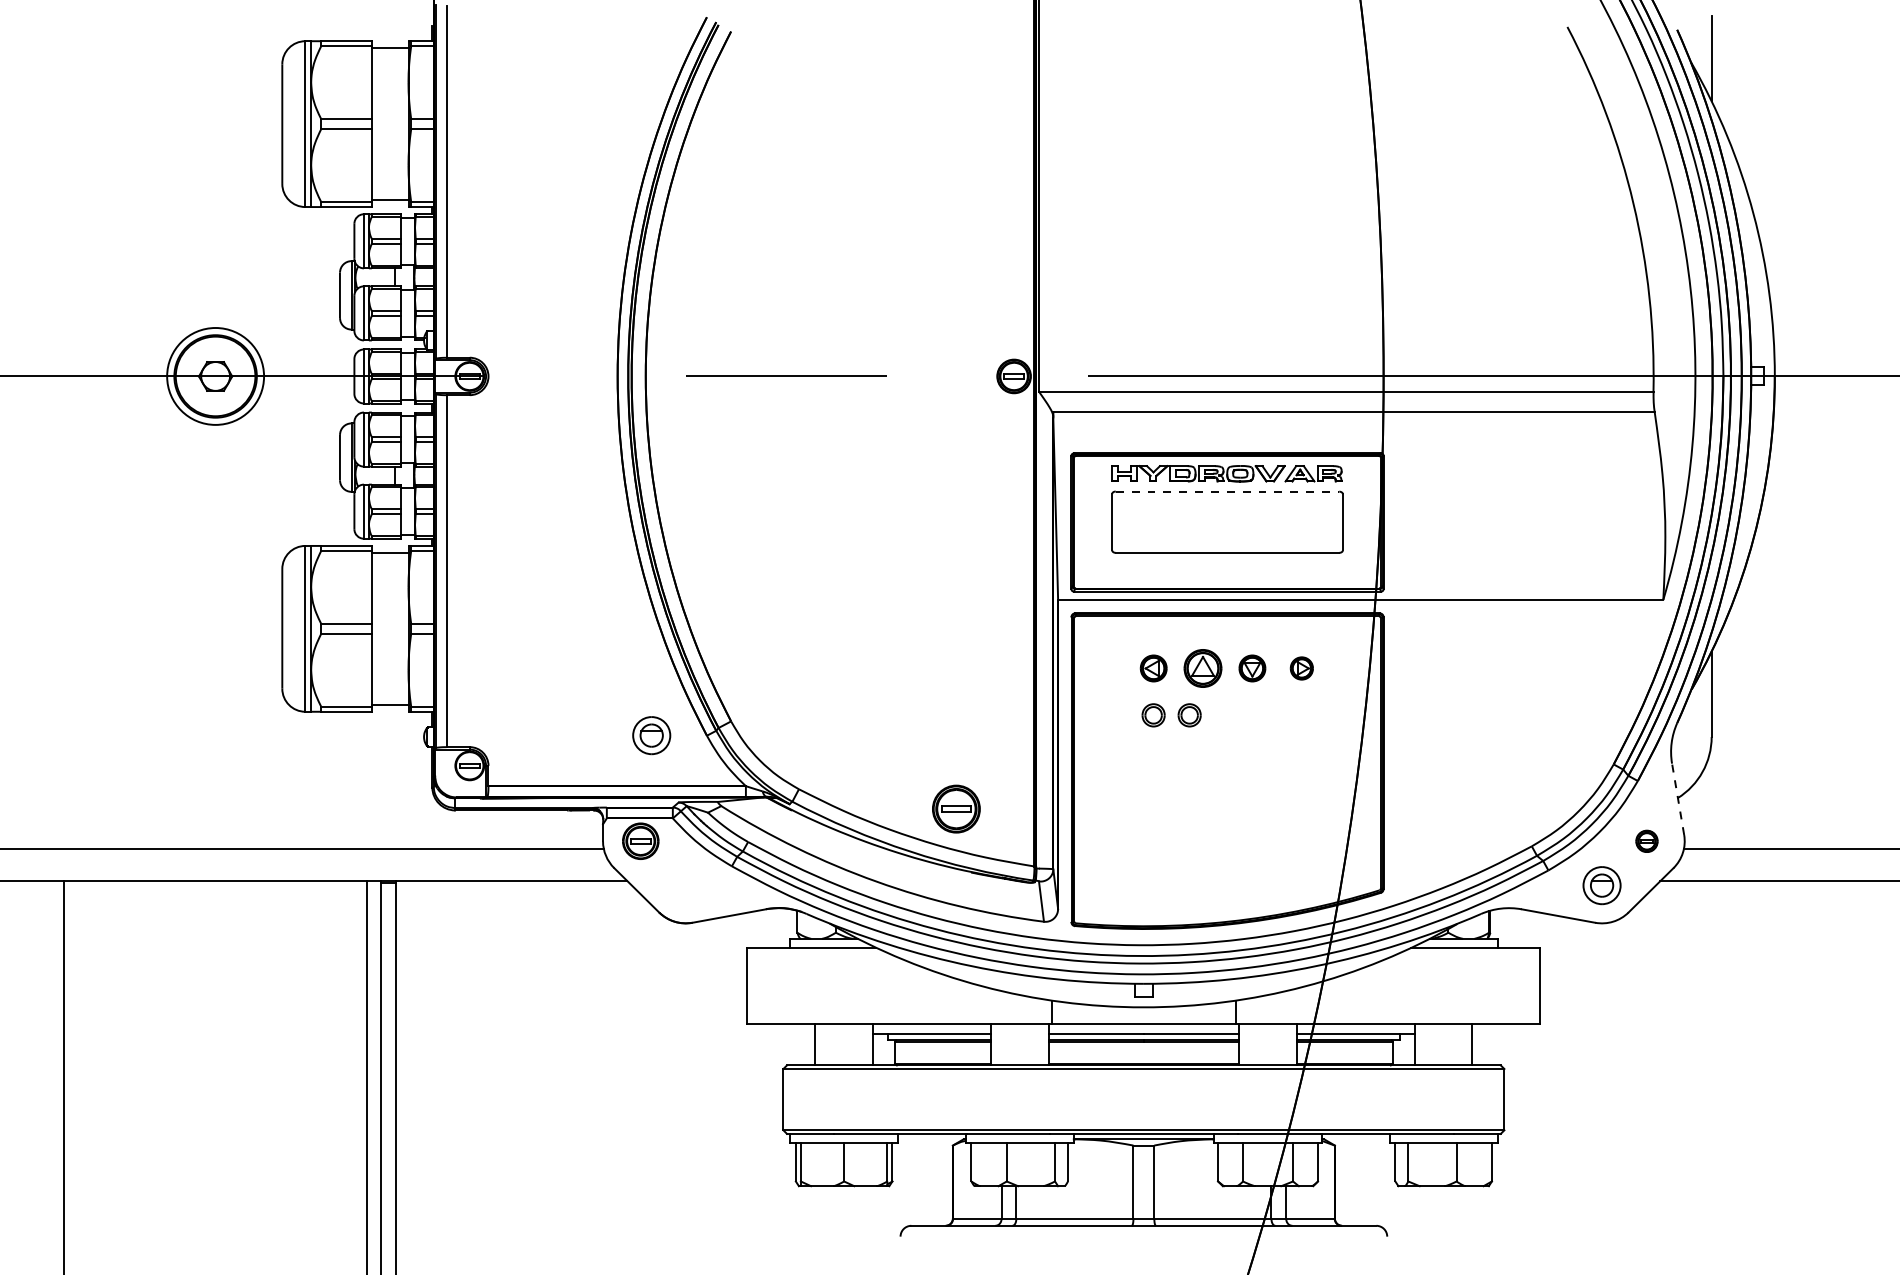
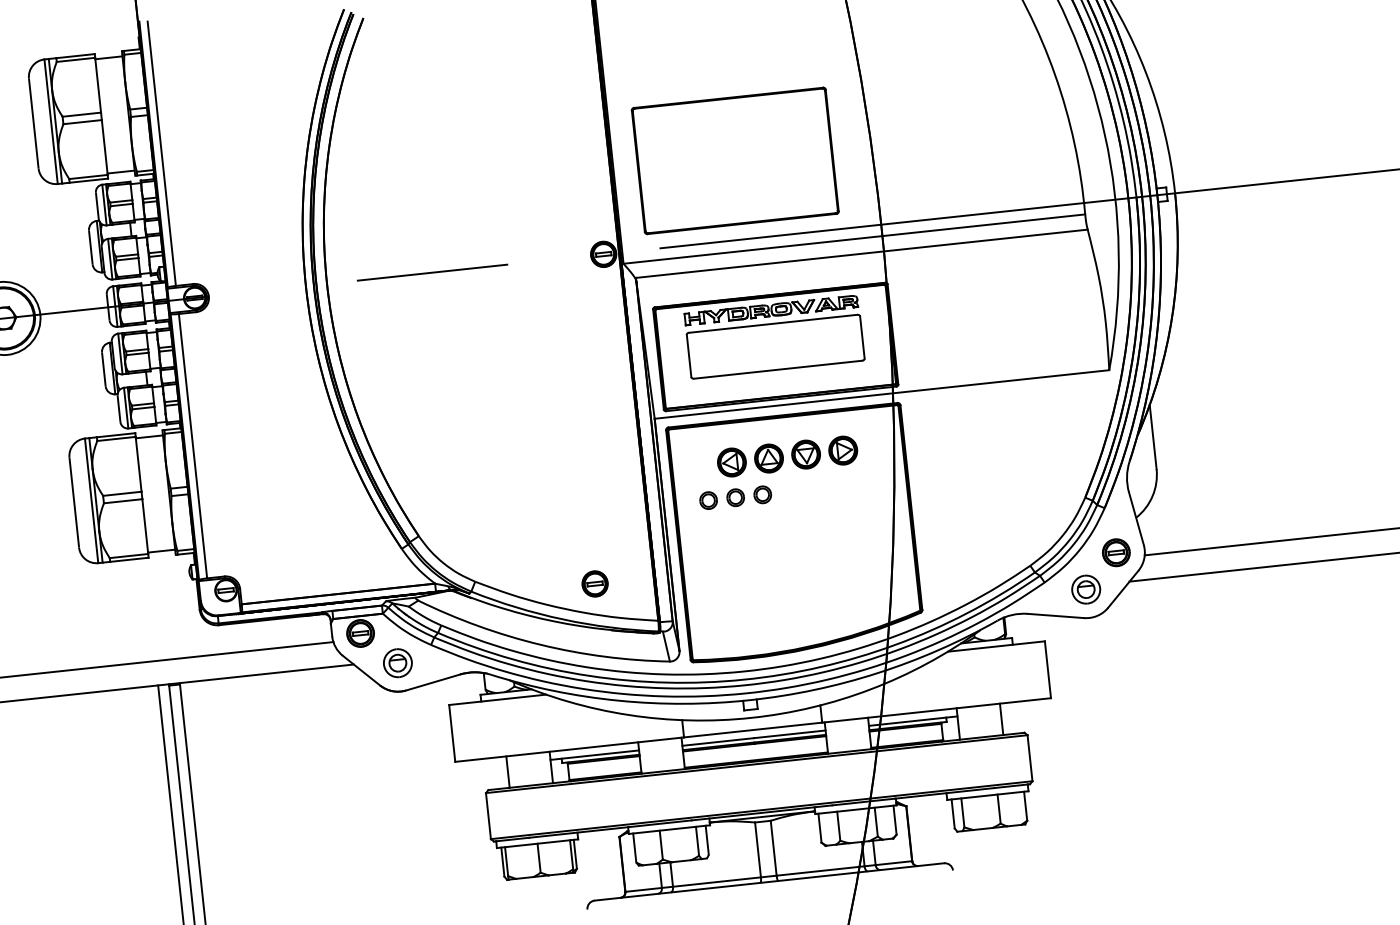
part: (1200, 271) -> (735, 160), added
line: (1227, 491) -> (773, 323), dashed -> solid
part: (1153, 668) -> (731, 462), size x1.43
part: (1252, 668) -> (806, 454), size x1.43
part: (1301, 668) -> (843, 450), size x1.67
part: (1117, 715) -> (708, 500), added
part: (651, 735) -> (397, 663), moved
line: (1678, 798) -> (1136, 518), dashed -> solid
part: (956, 808) -> (595, 583), size x0.71
part: (1646, 841) -> (1116, 552), size x1.67

